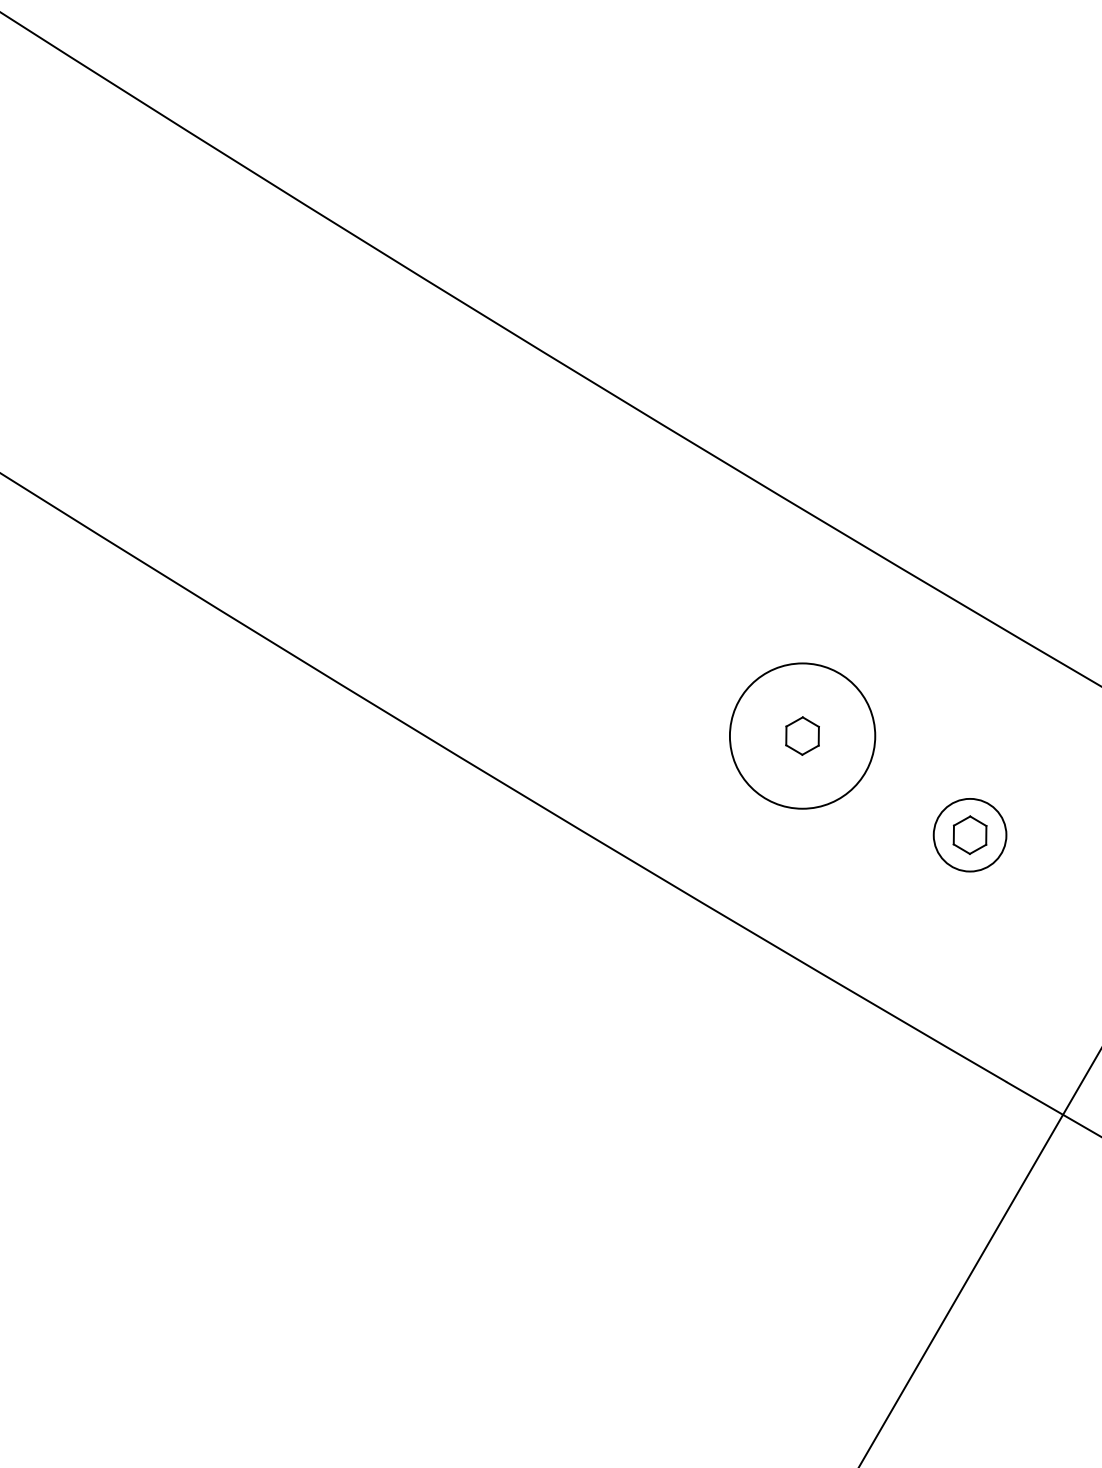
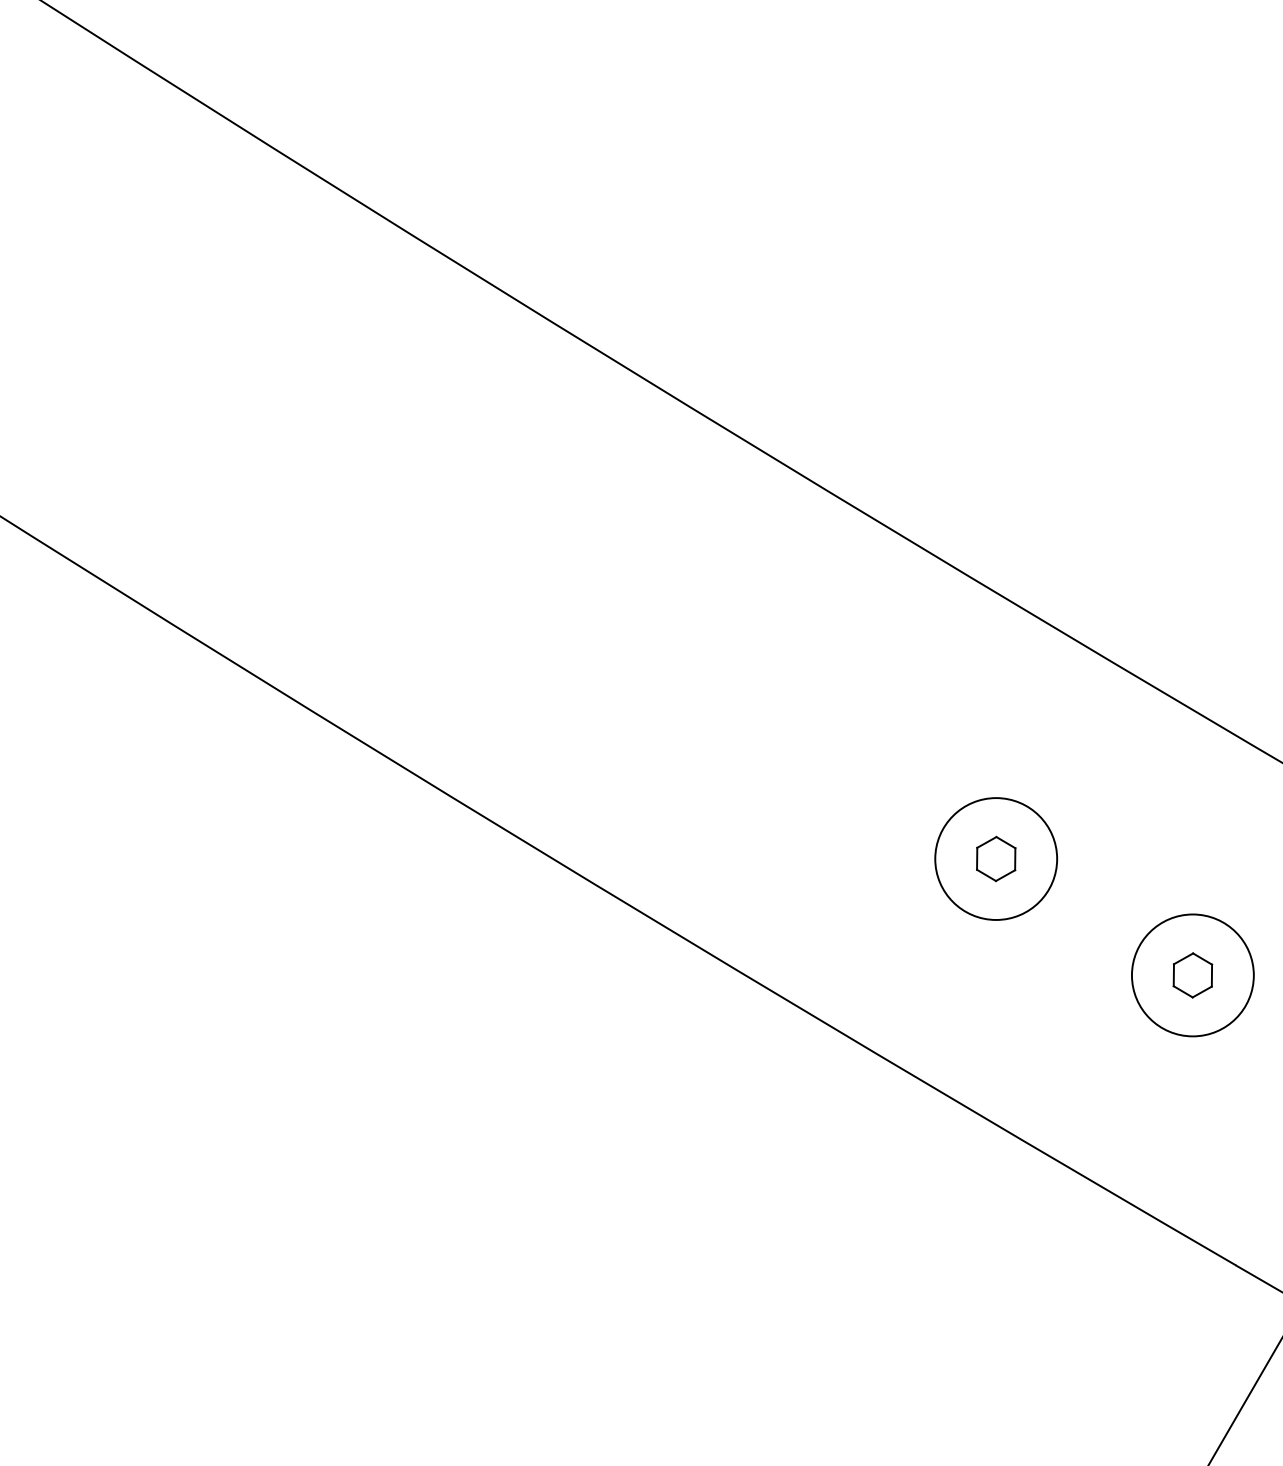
circle: (802, 735) -> (996, 858), size x0.71
circle: (969, 835) -> (1192, 975), size x1.43

